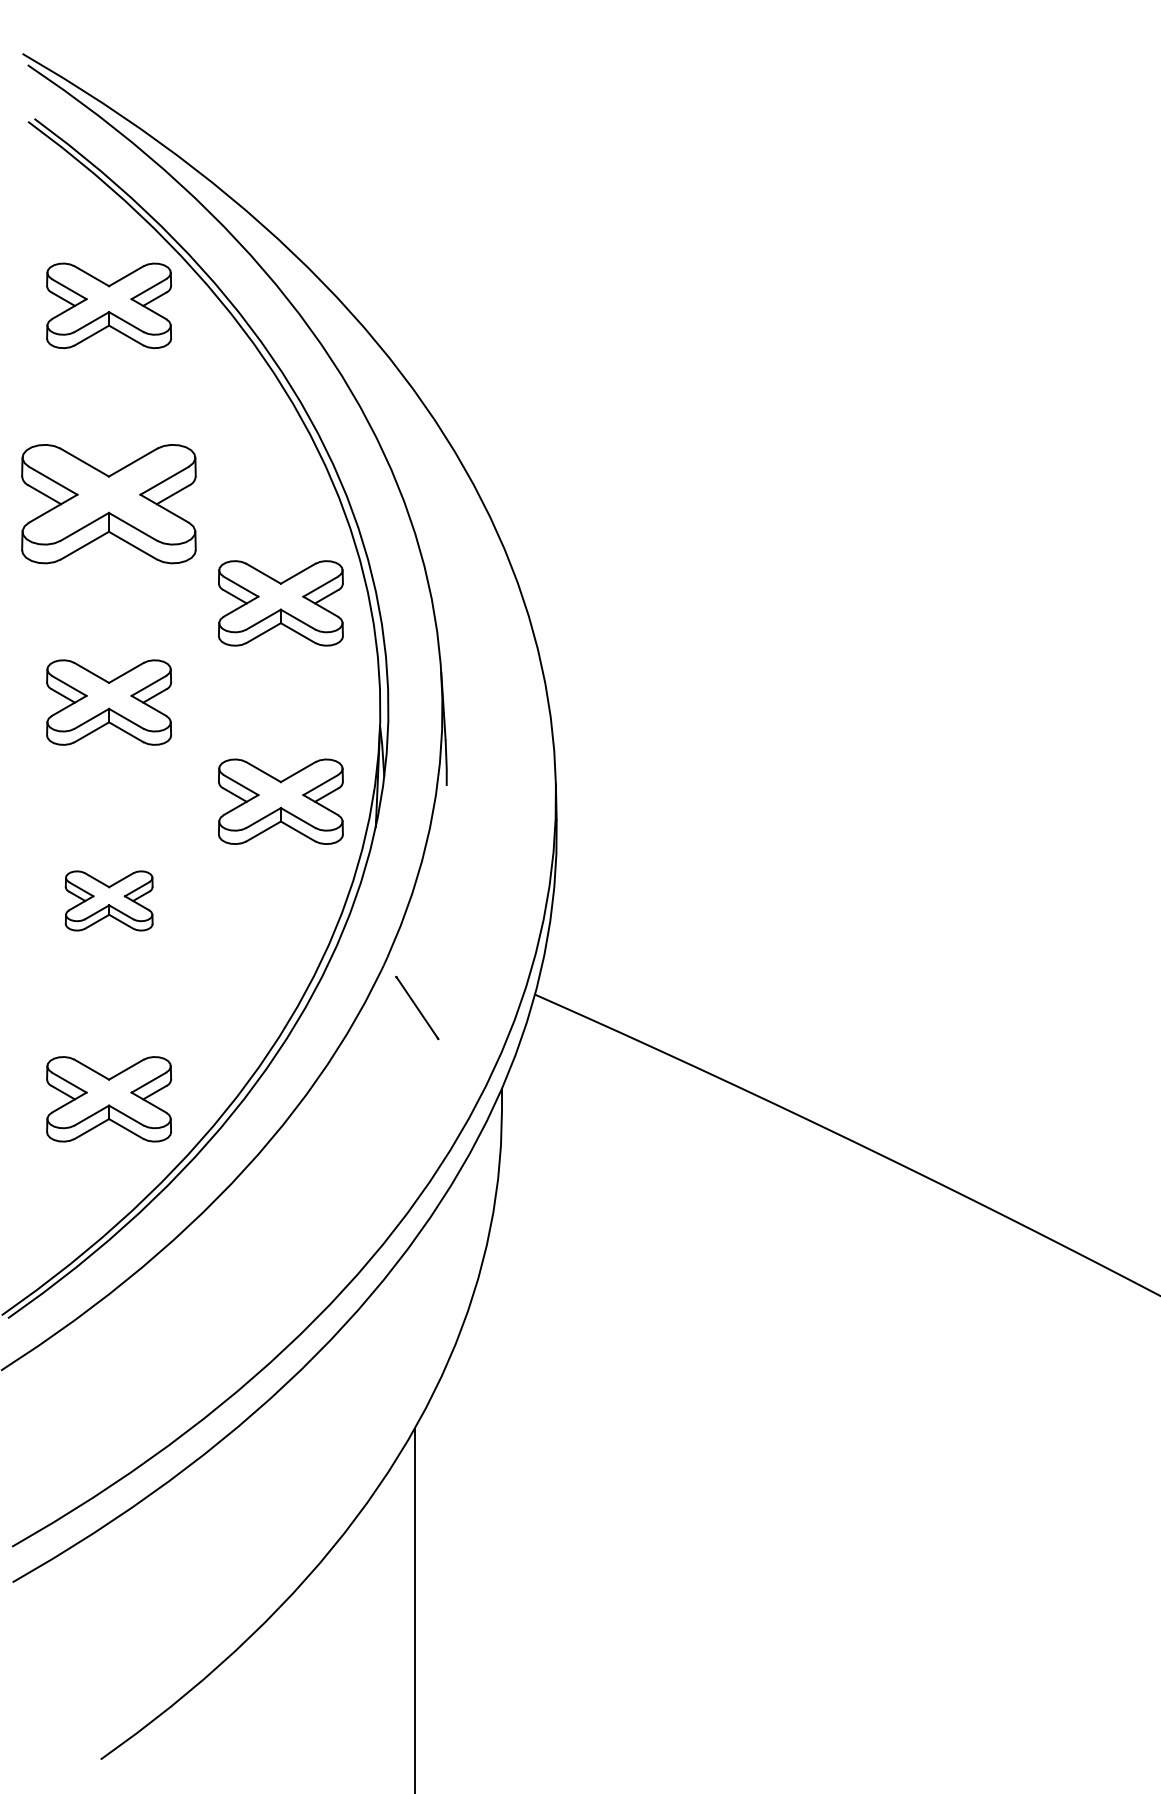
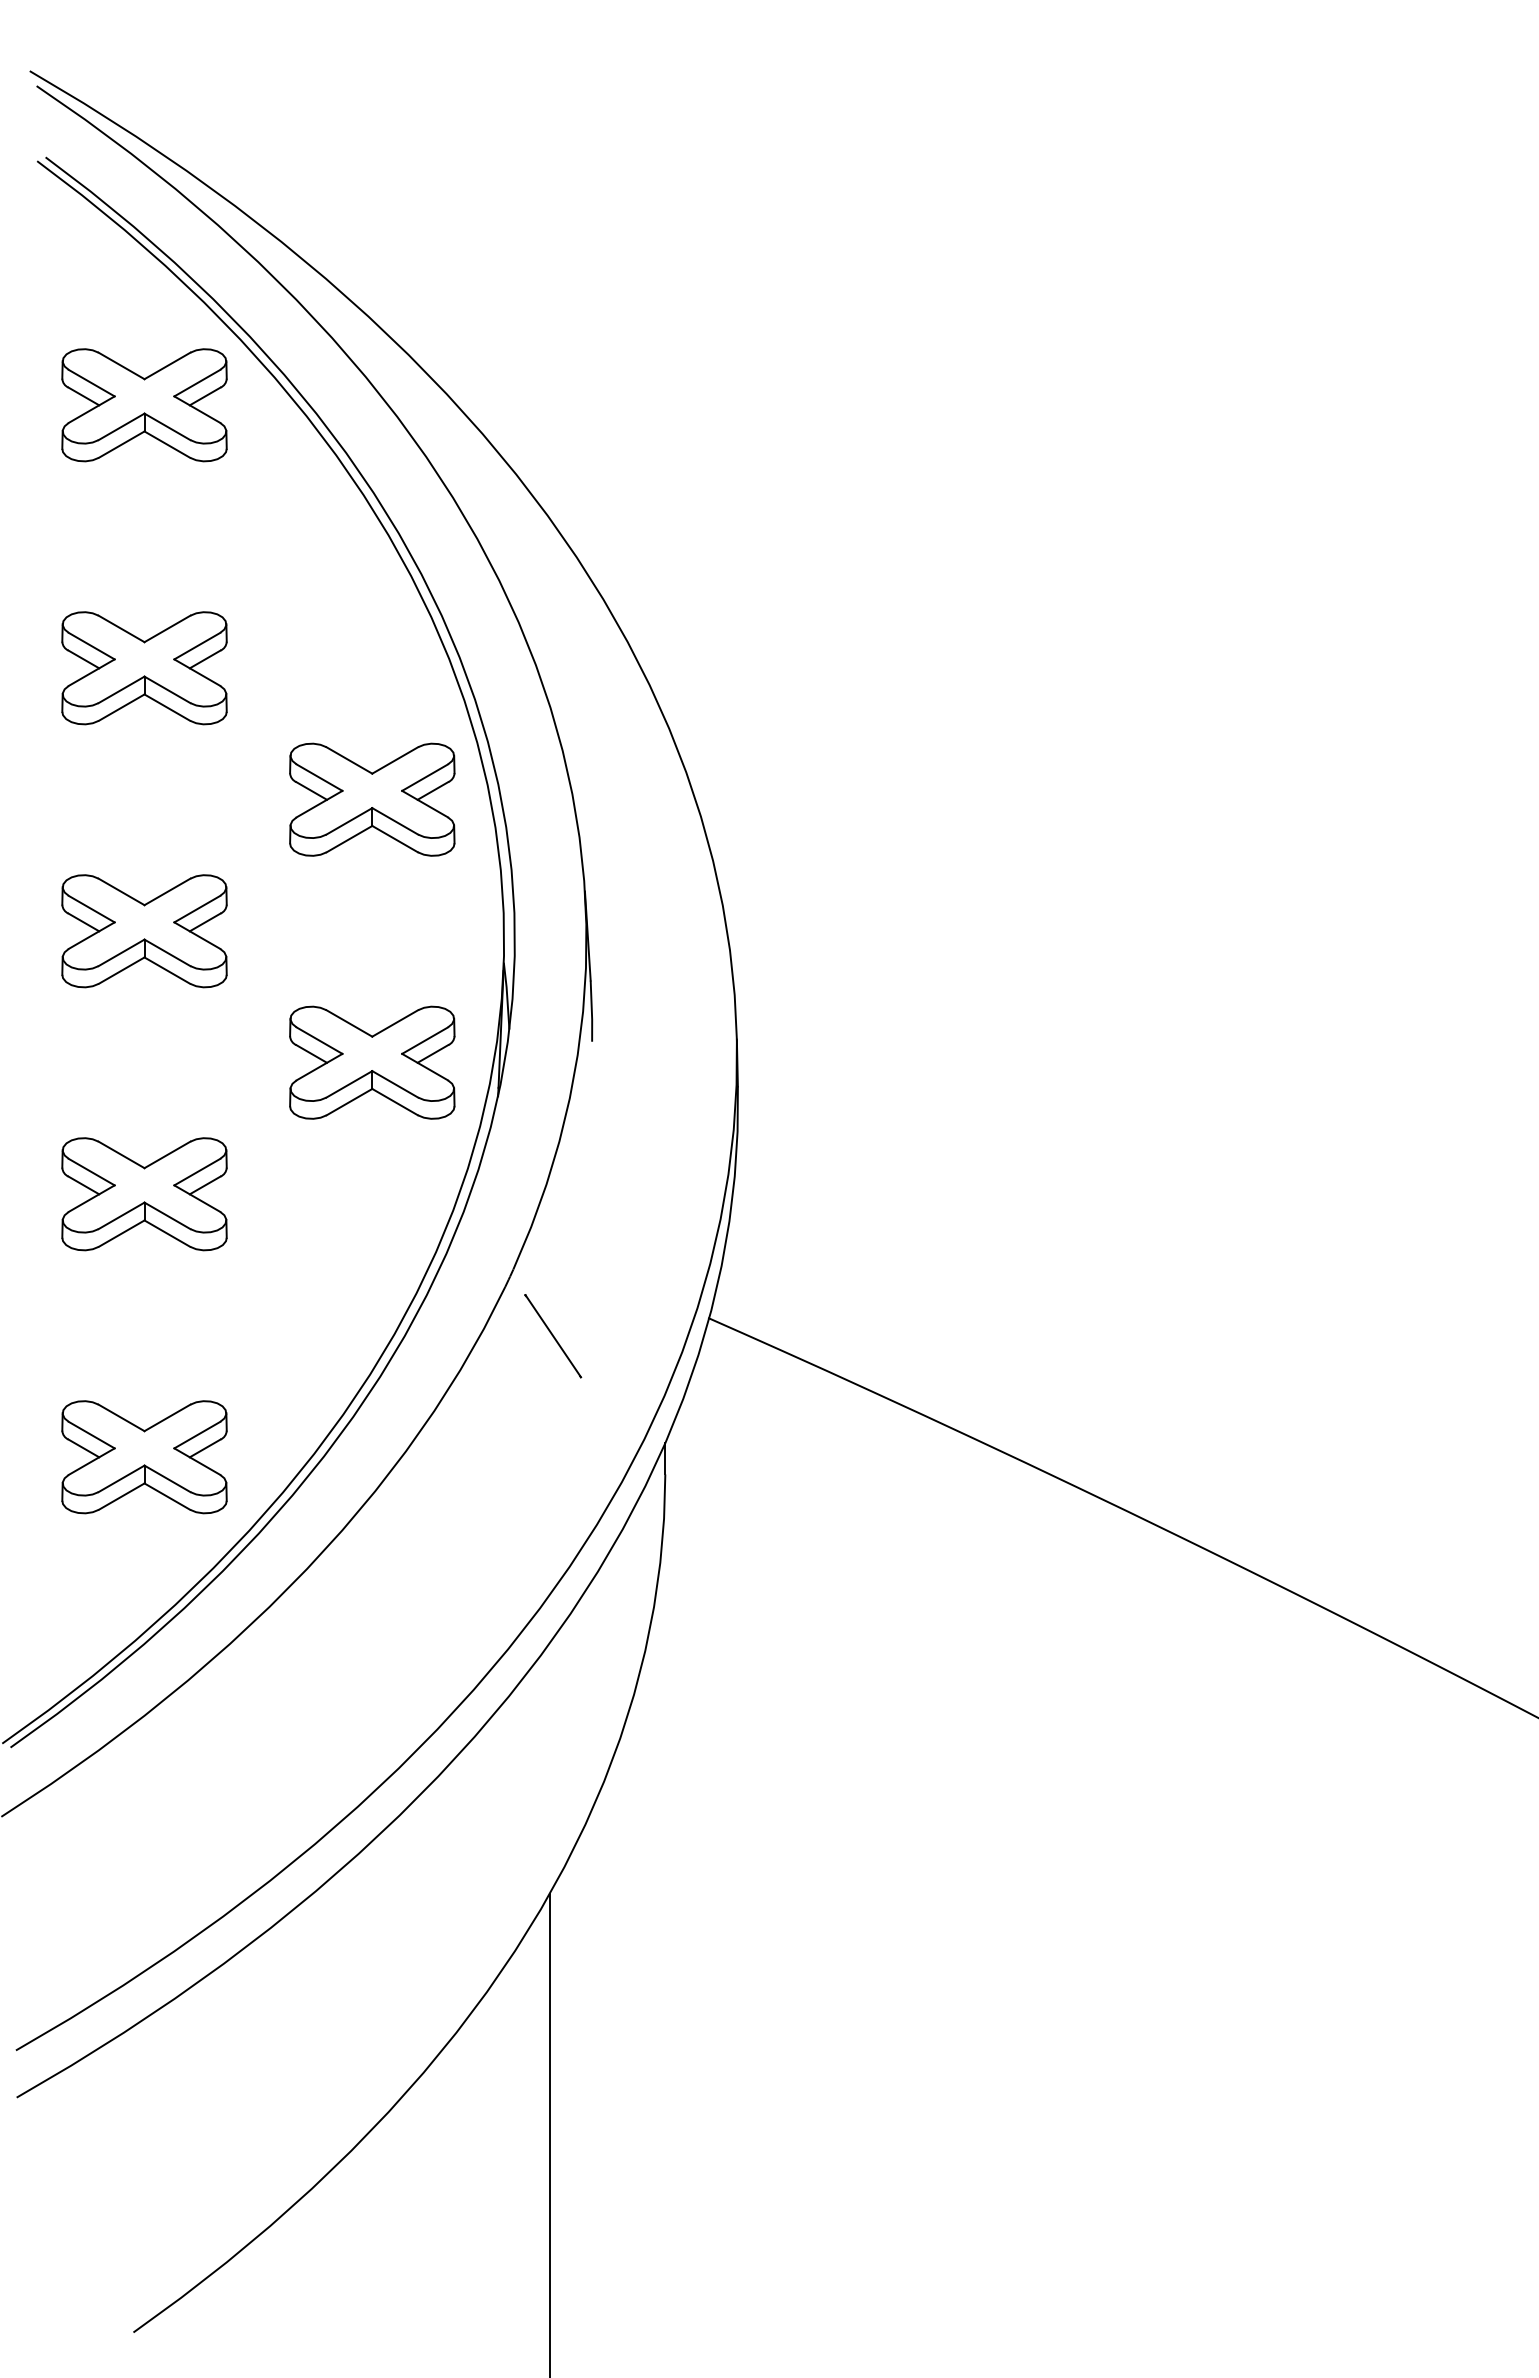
part: (109, 504) -> (145, 668), size x0.71
part: (109, 900) -> (145, 1193), size x1.43

